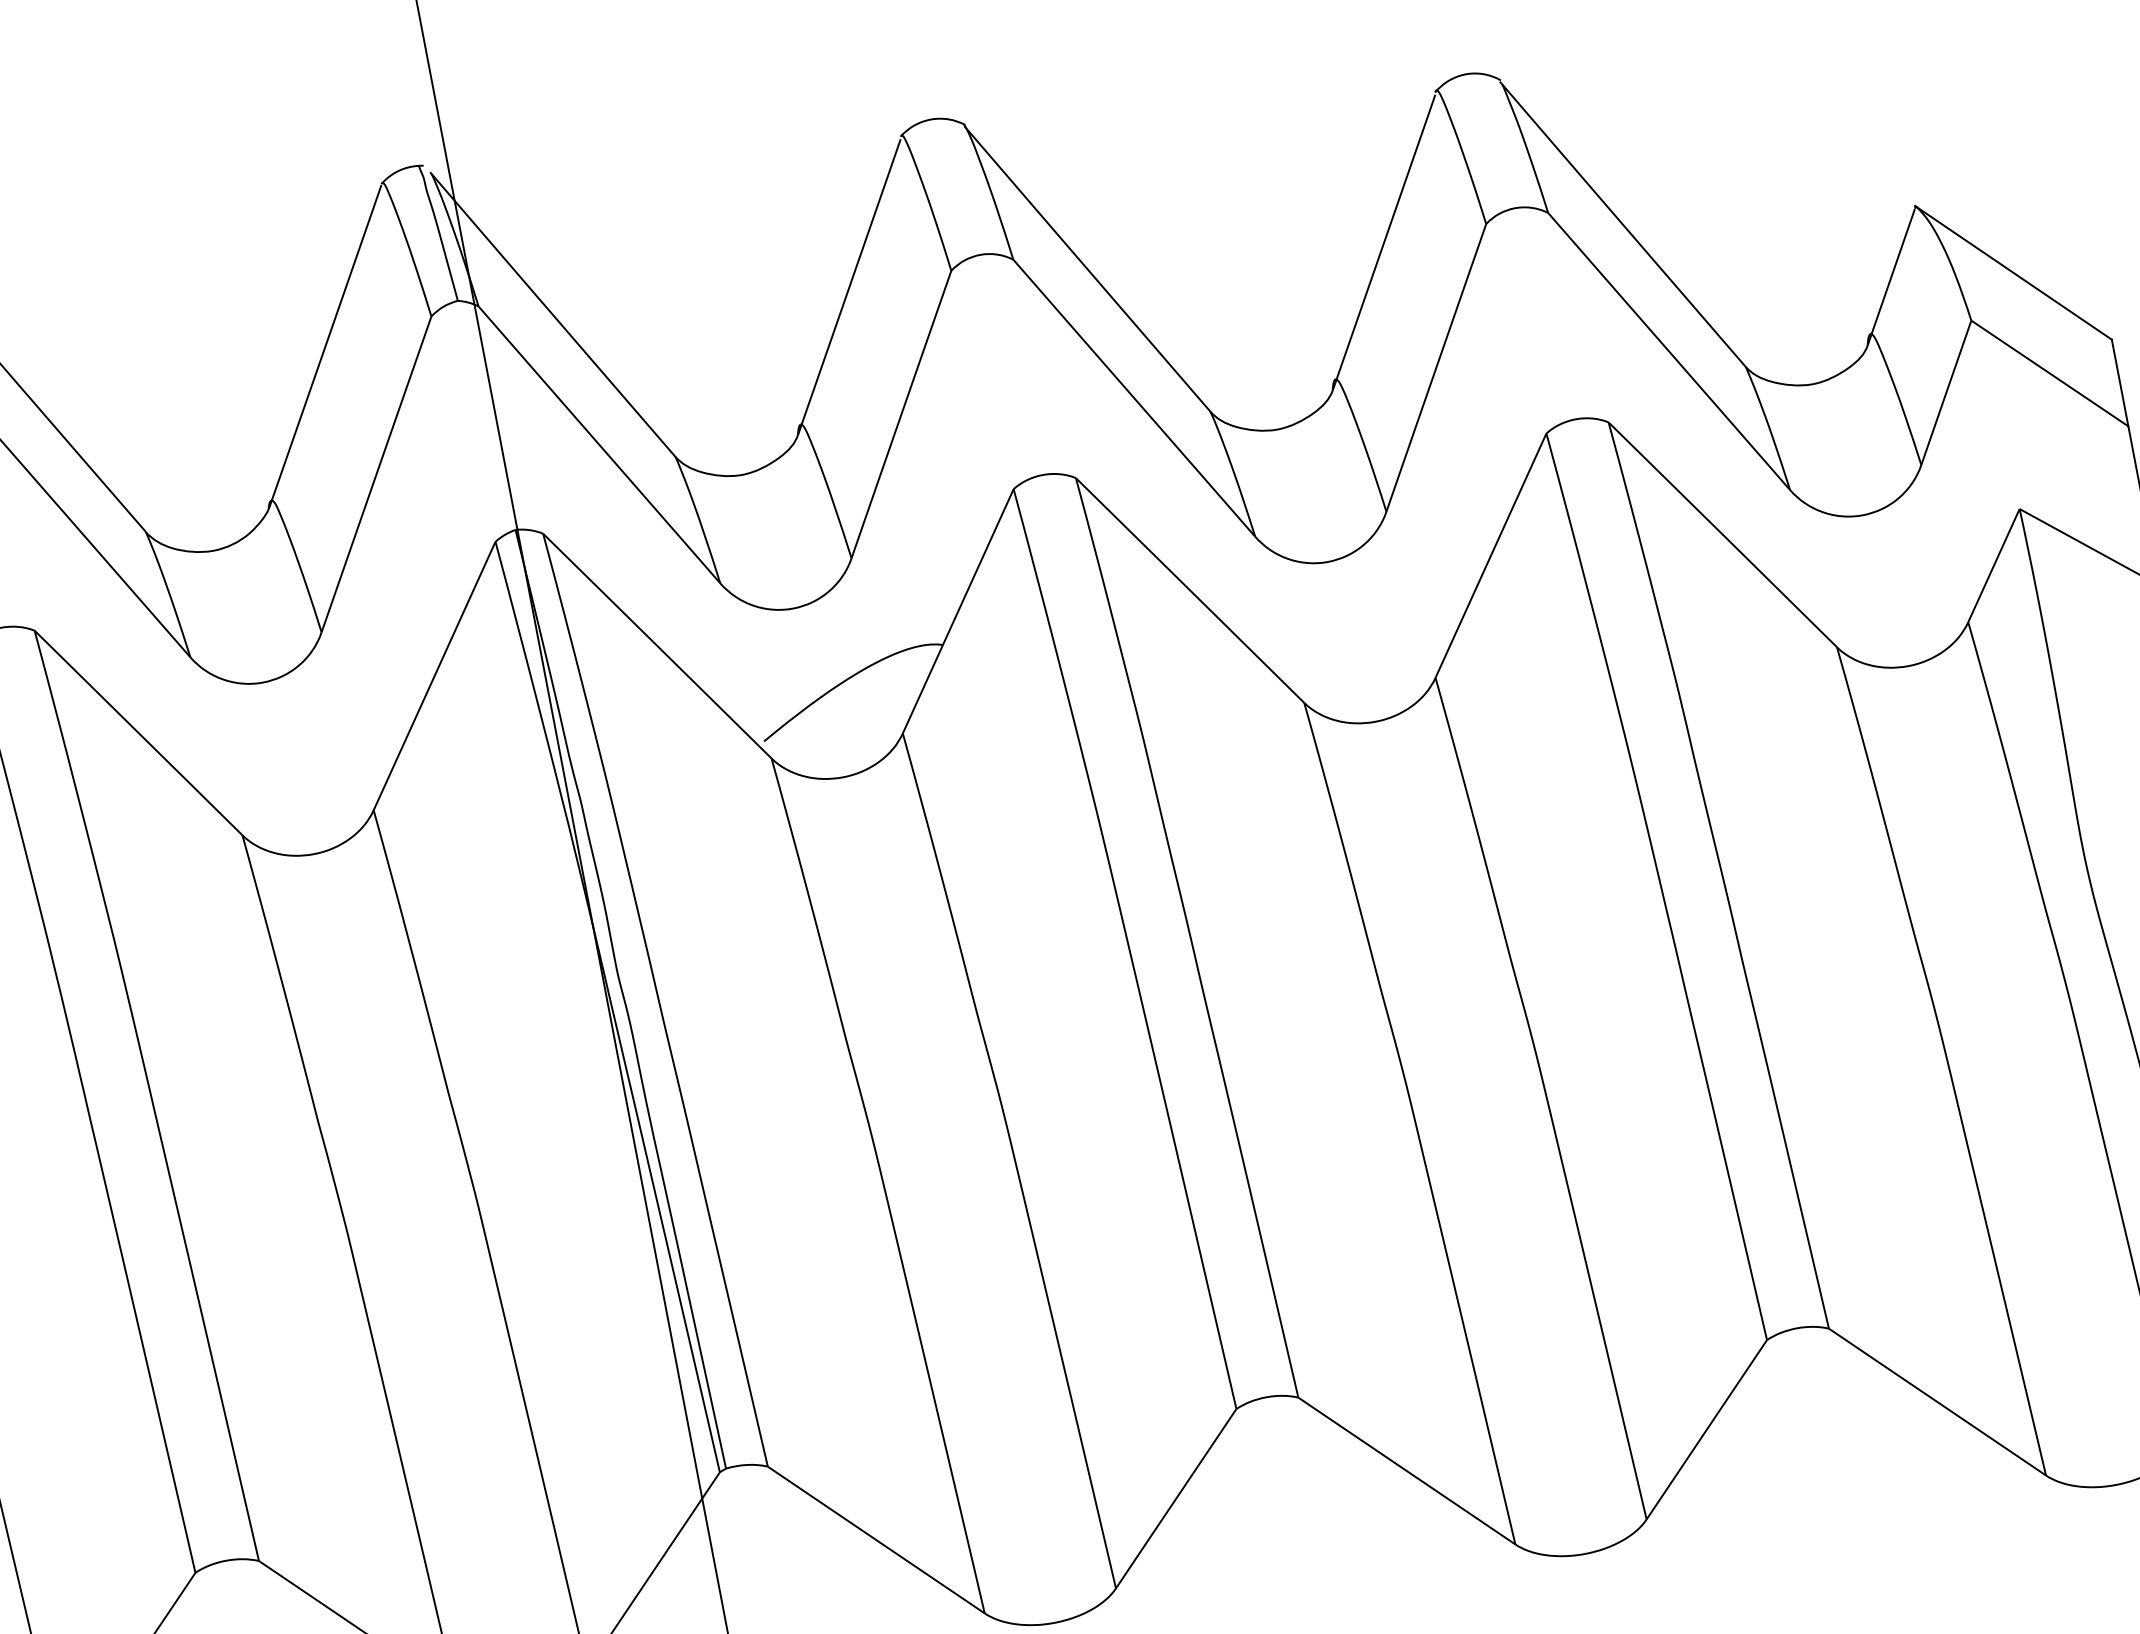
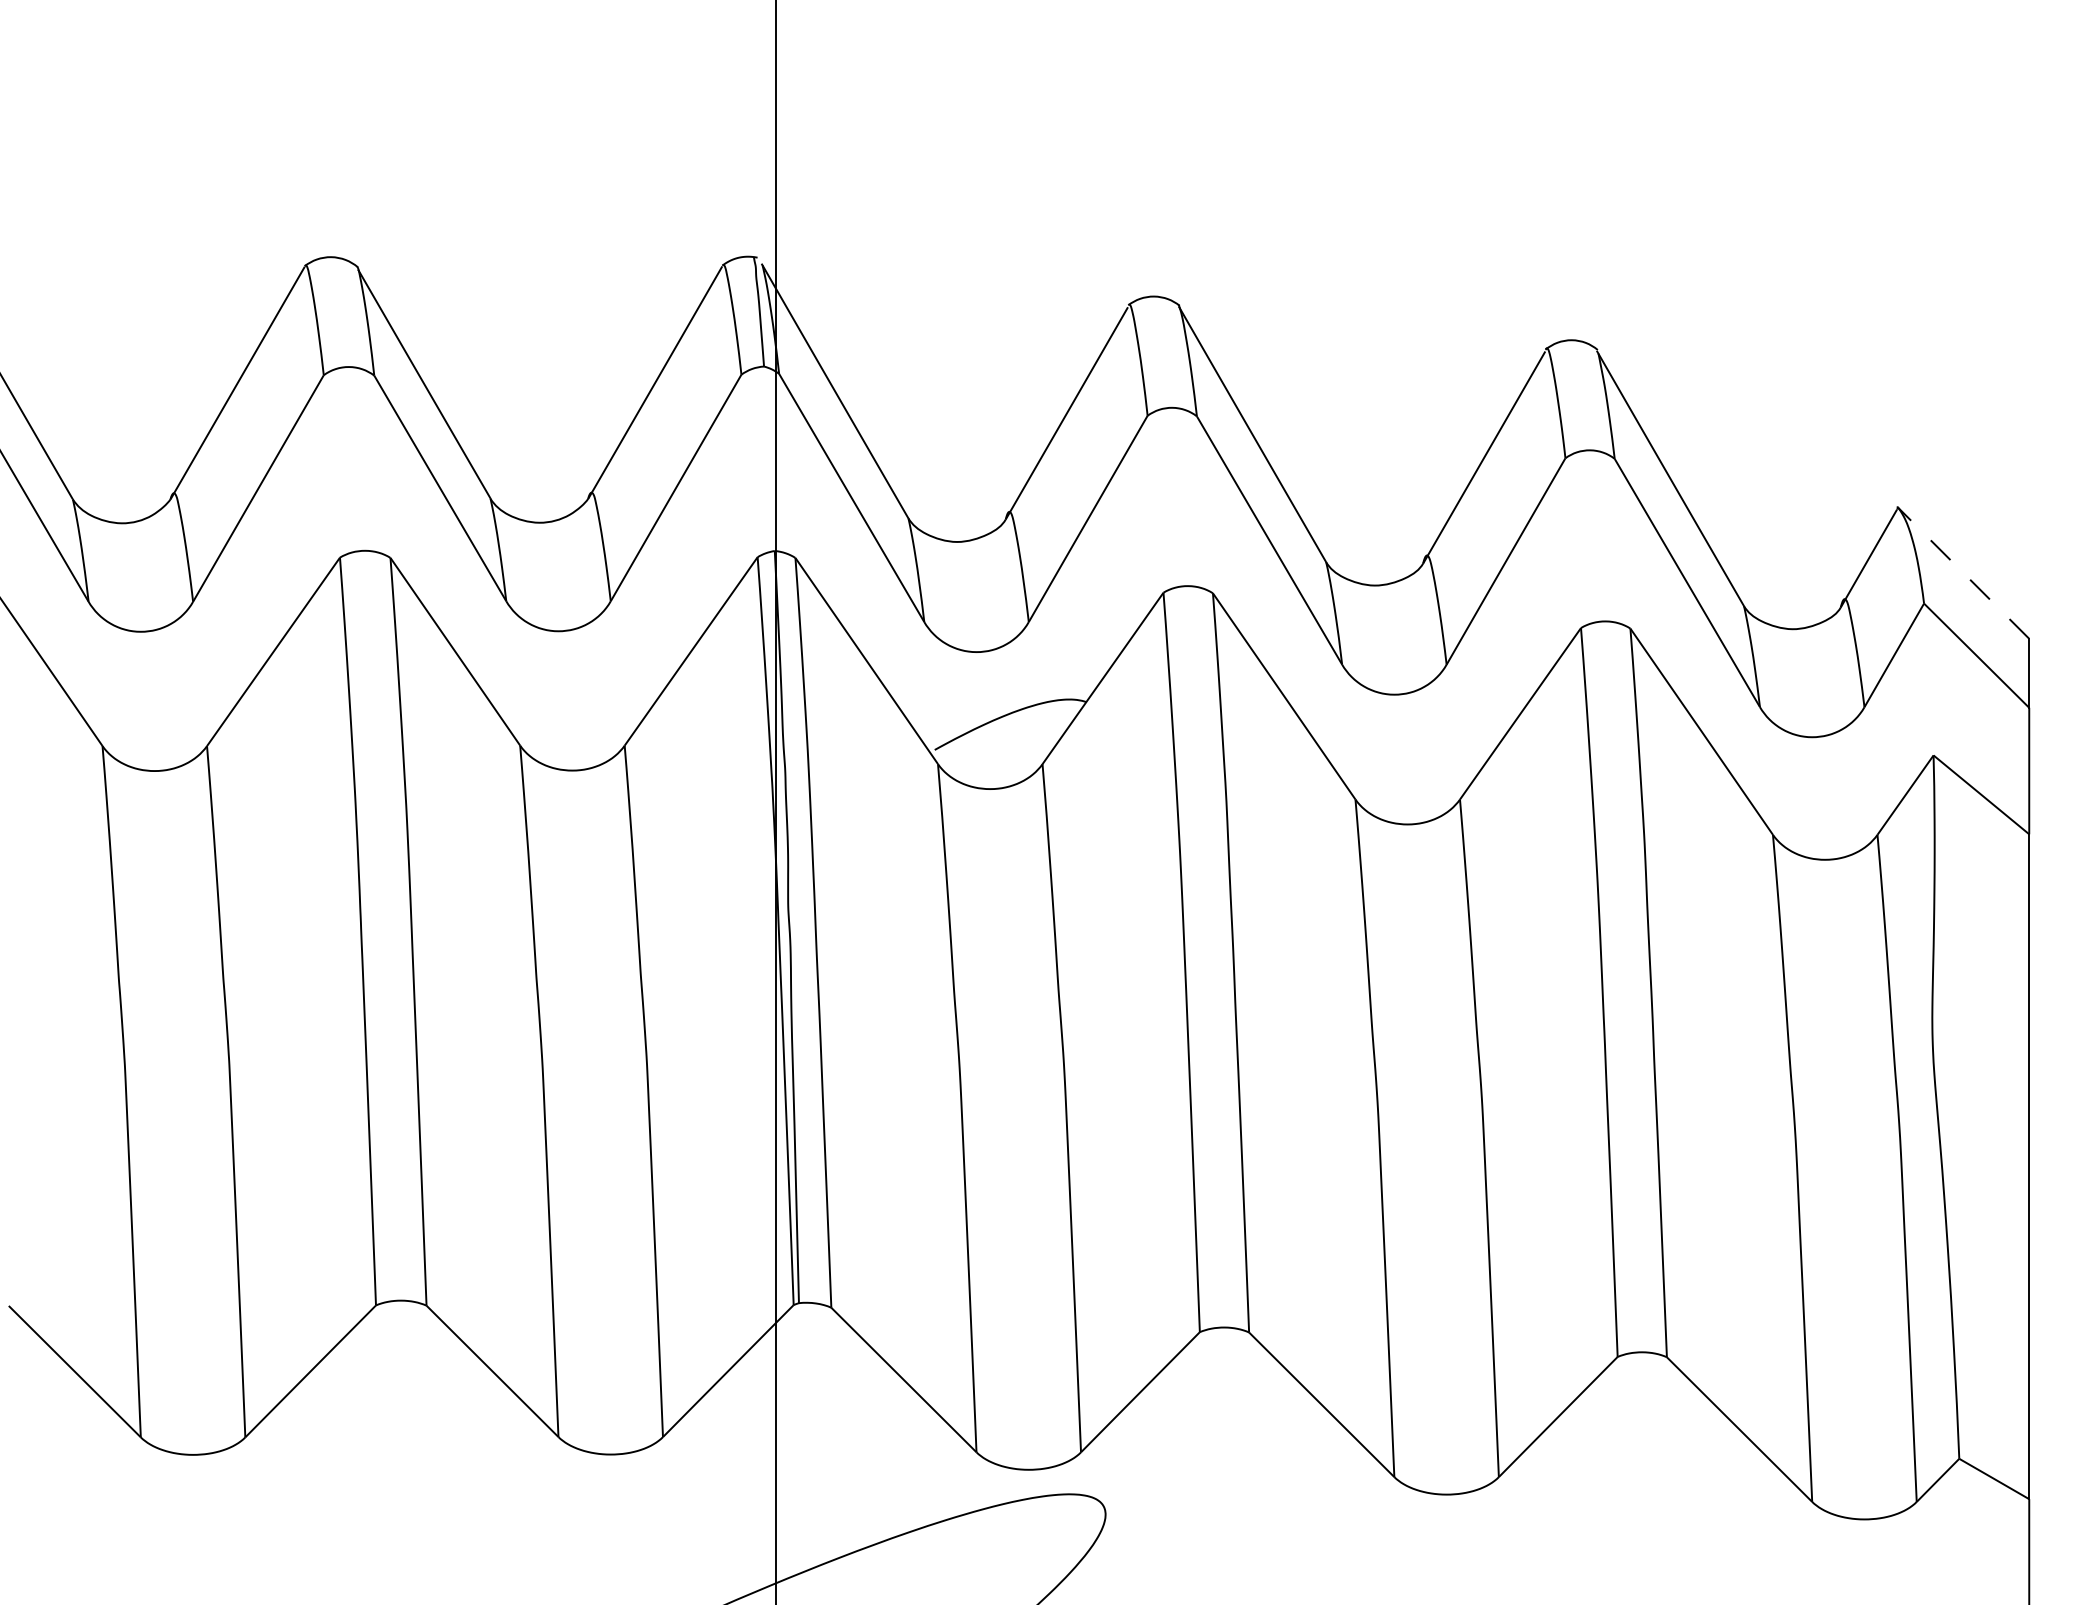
line: (2013, 273) -> (1963, 573), solid -> dashed

